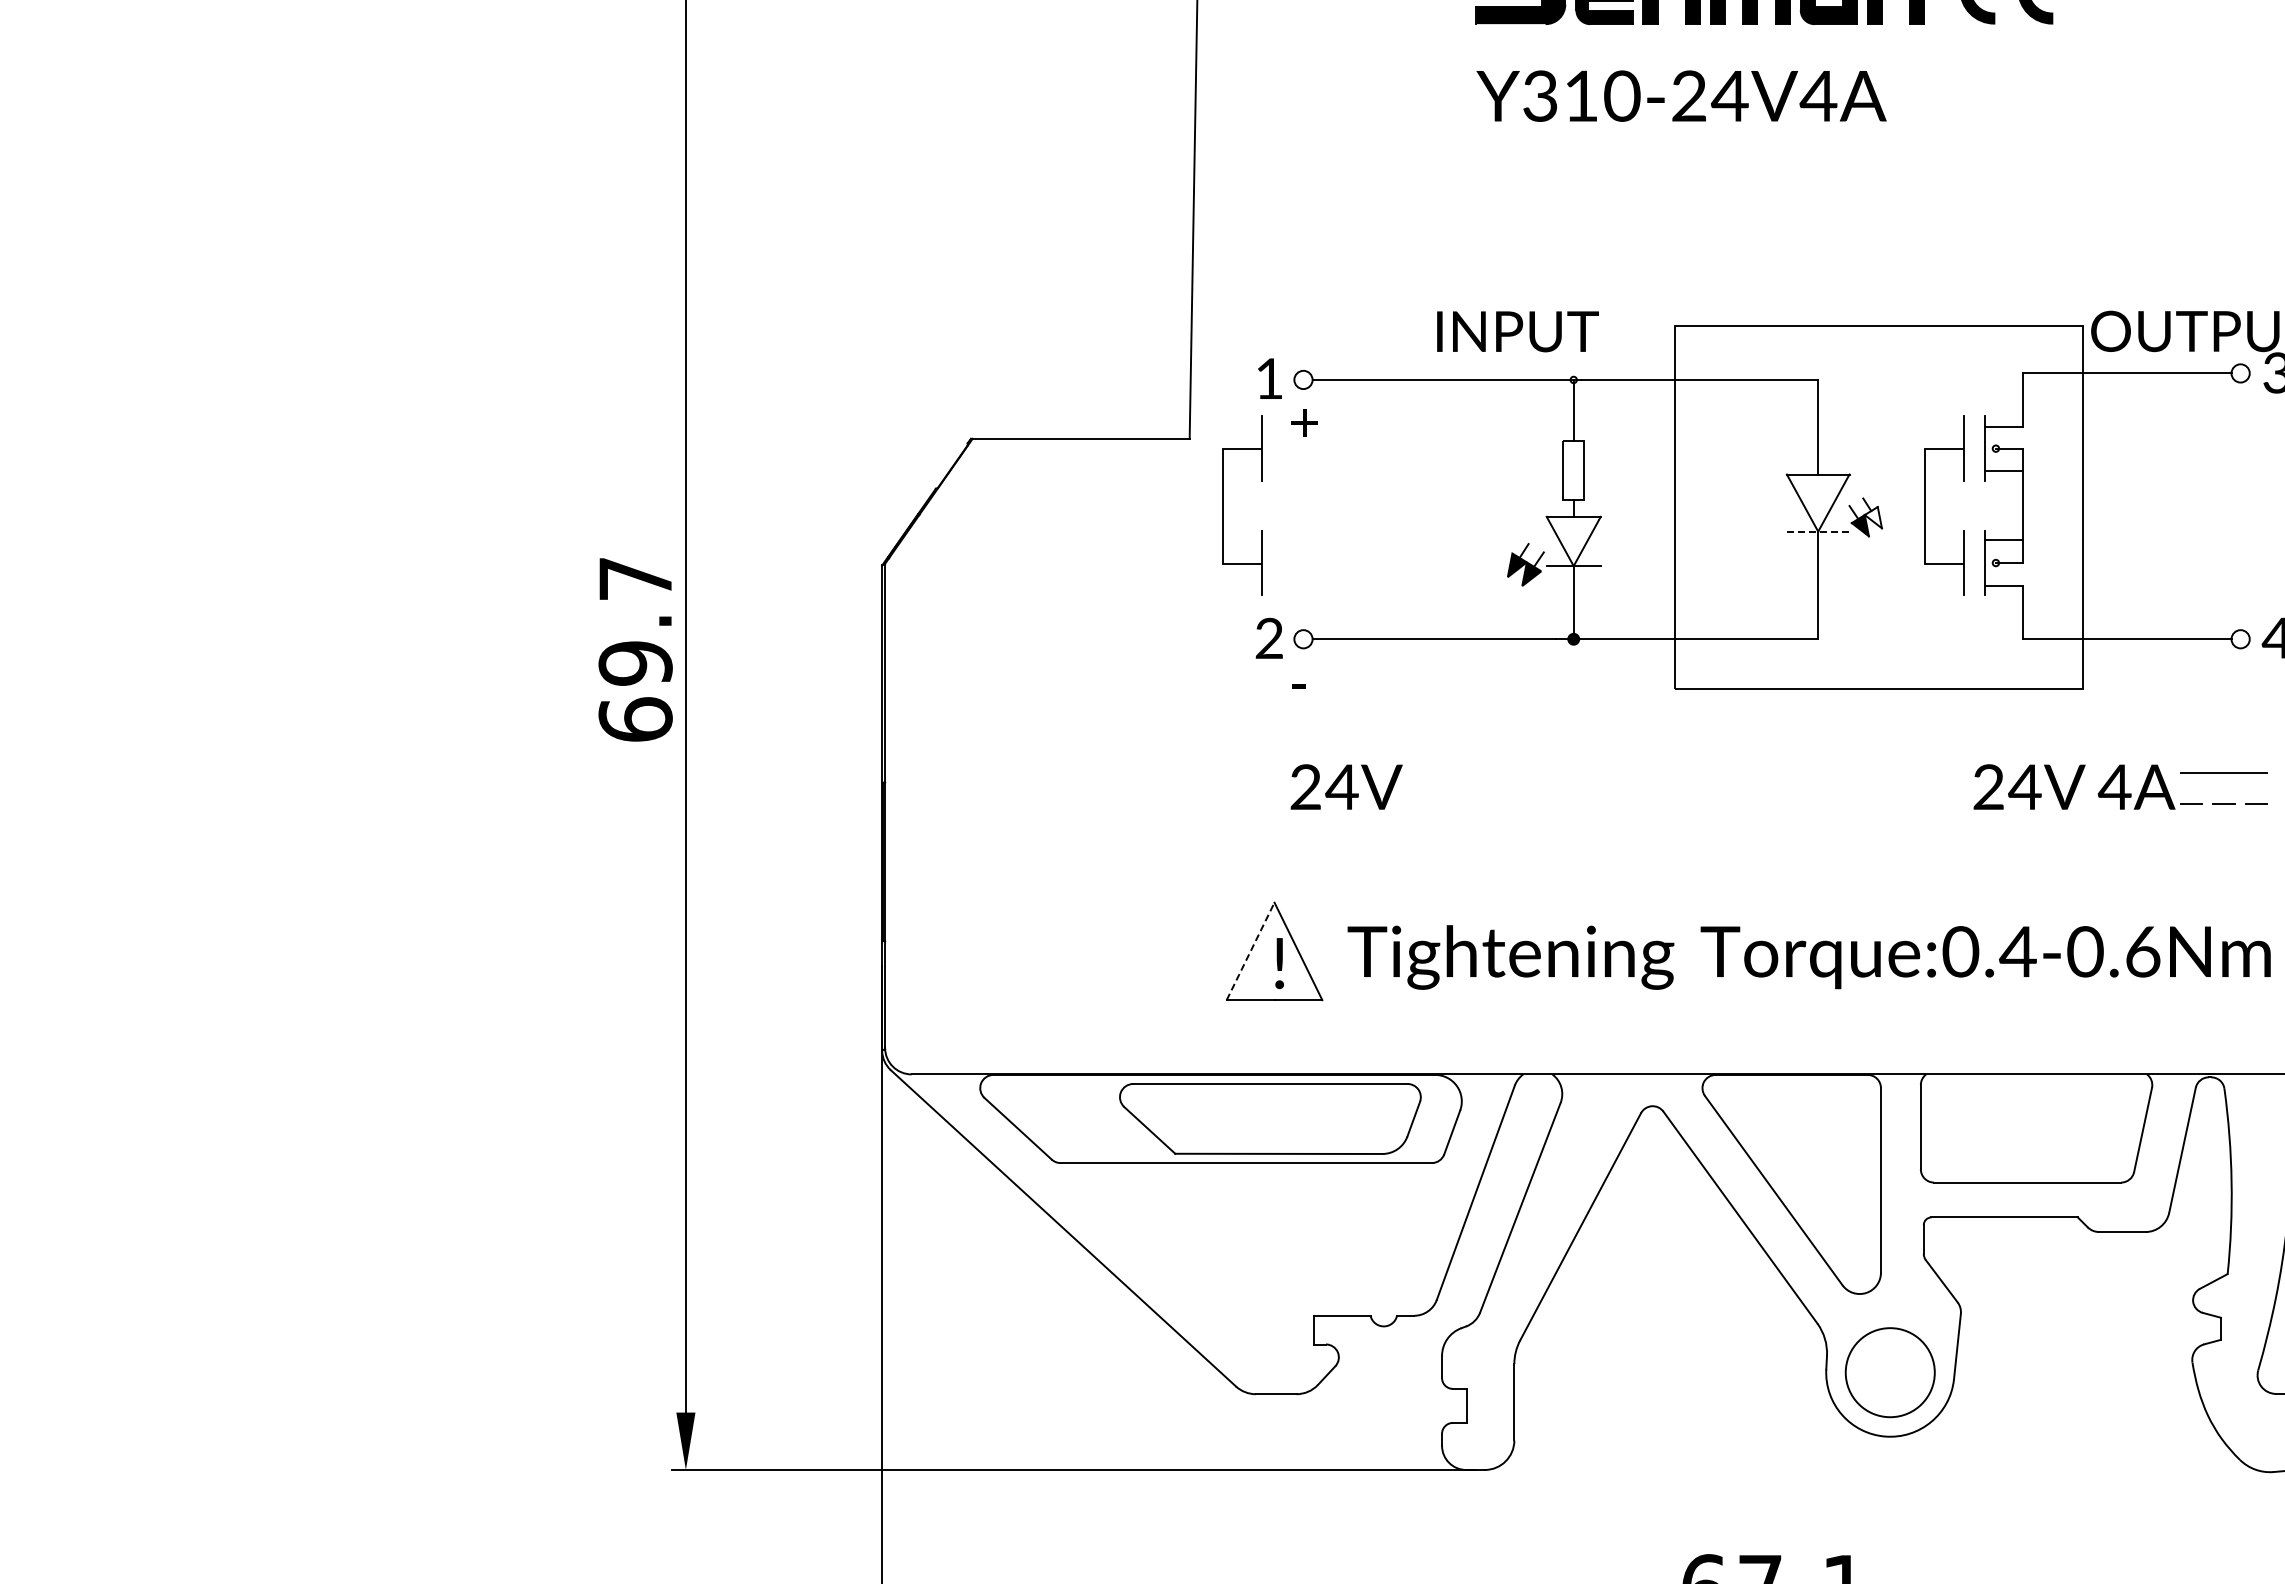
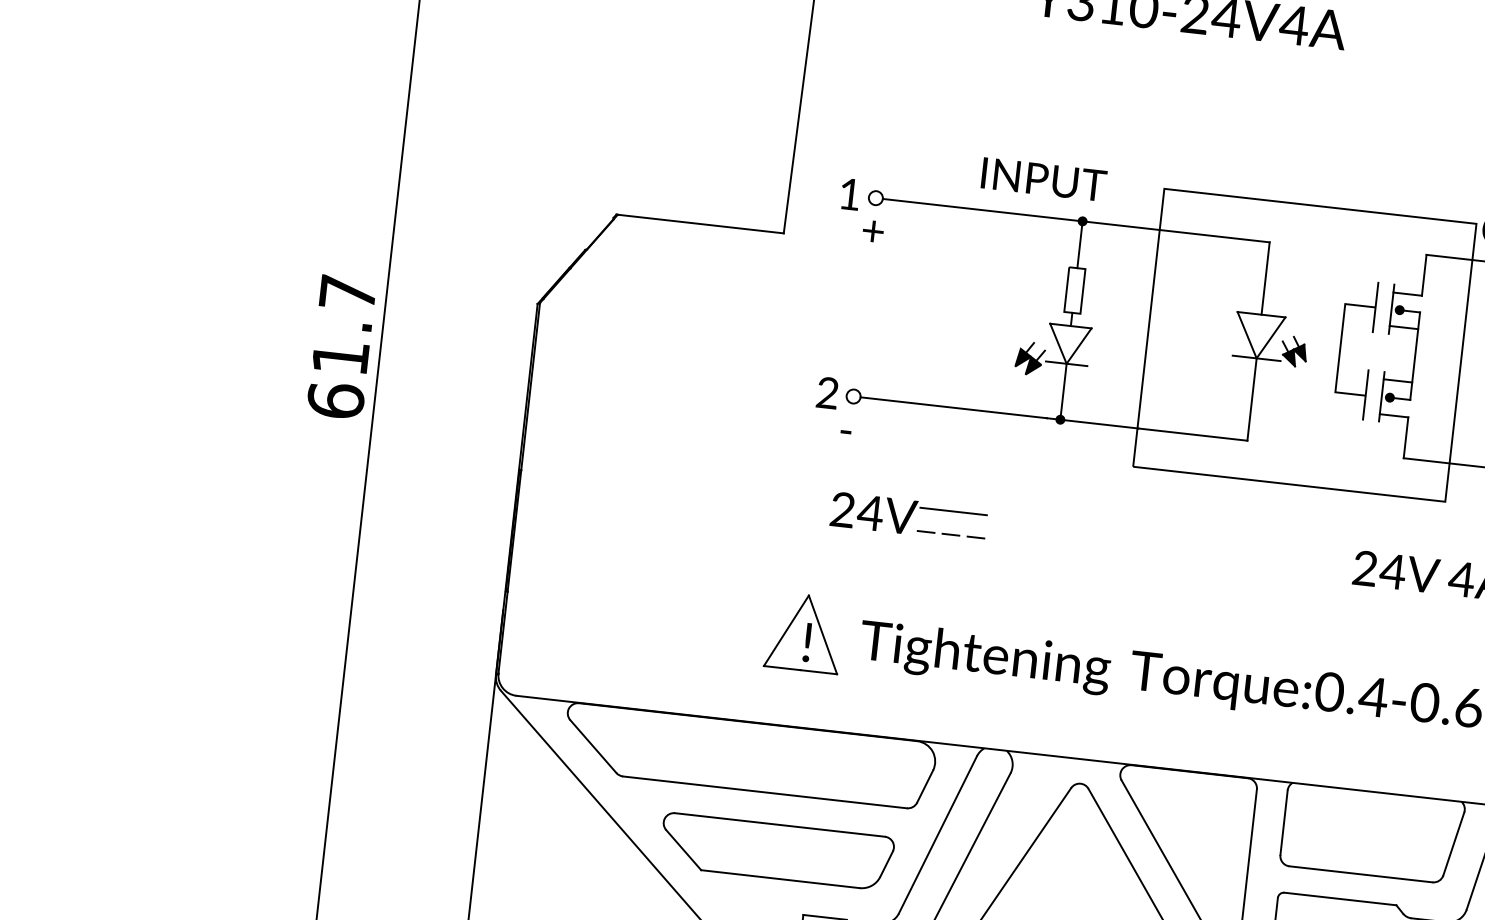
fill: (1573, 379) -> (1082, 220), added
fill: (1995, 448) -> (1399, 309), added
part: (1223, 505) -> (803, 287), removed
fill: (1872, 517) -> (1299, 352), added
line: (1818, 531) -> (1256, 358), dashed -> solid
fill: (1995, 562) -> (1389, 397), added
text: (635, 663) -> (340, 357), 69.7 -> 61.7
line: (1448, 773) -> (953, 511), added
line: (1449, 803) -> (951, 534), added
line: (1250, 950) -> (786, 630), dashed -> solid
part: (1270, 1118) -> (777, 851), moved

